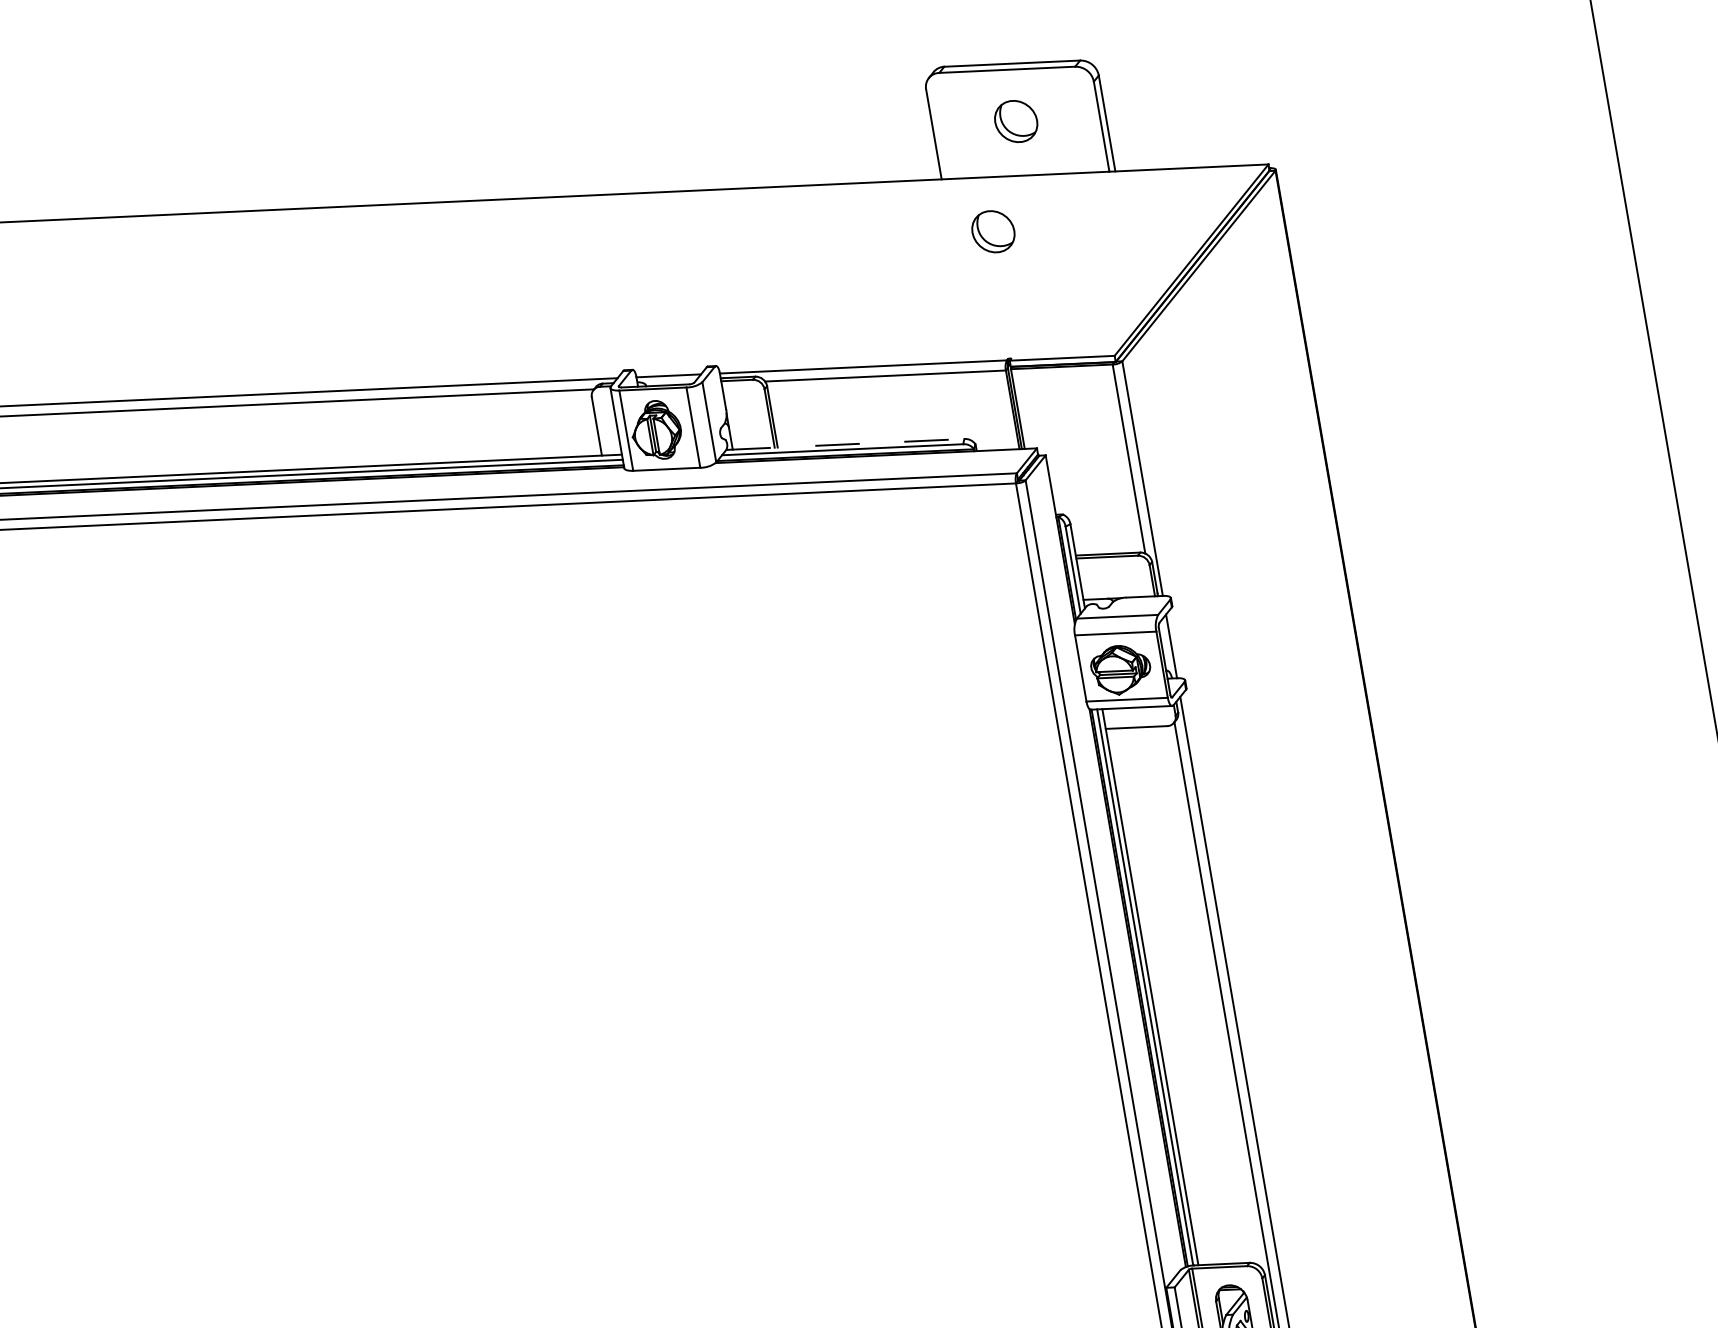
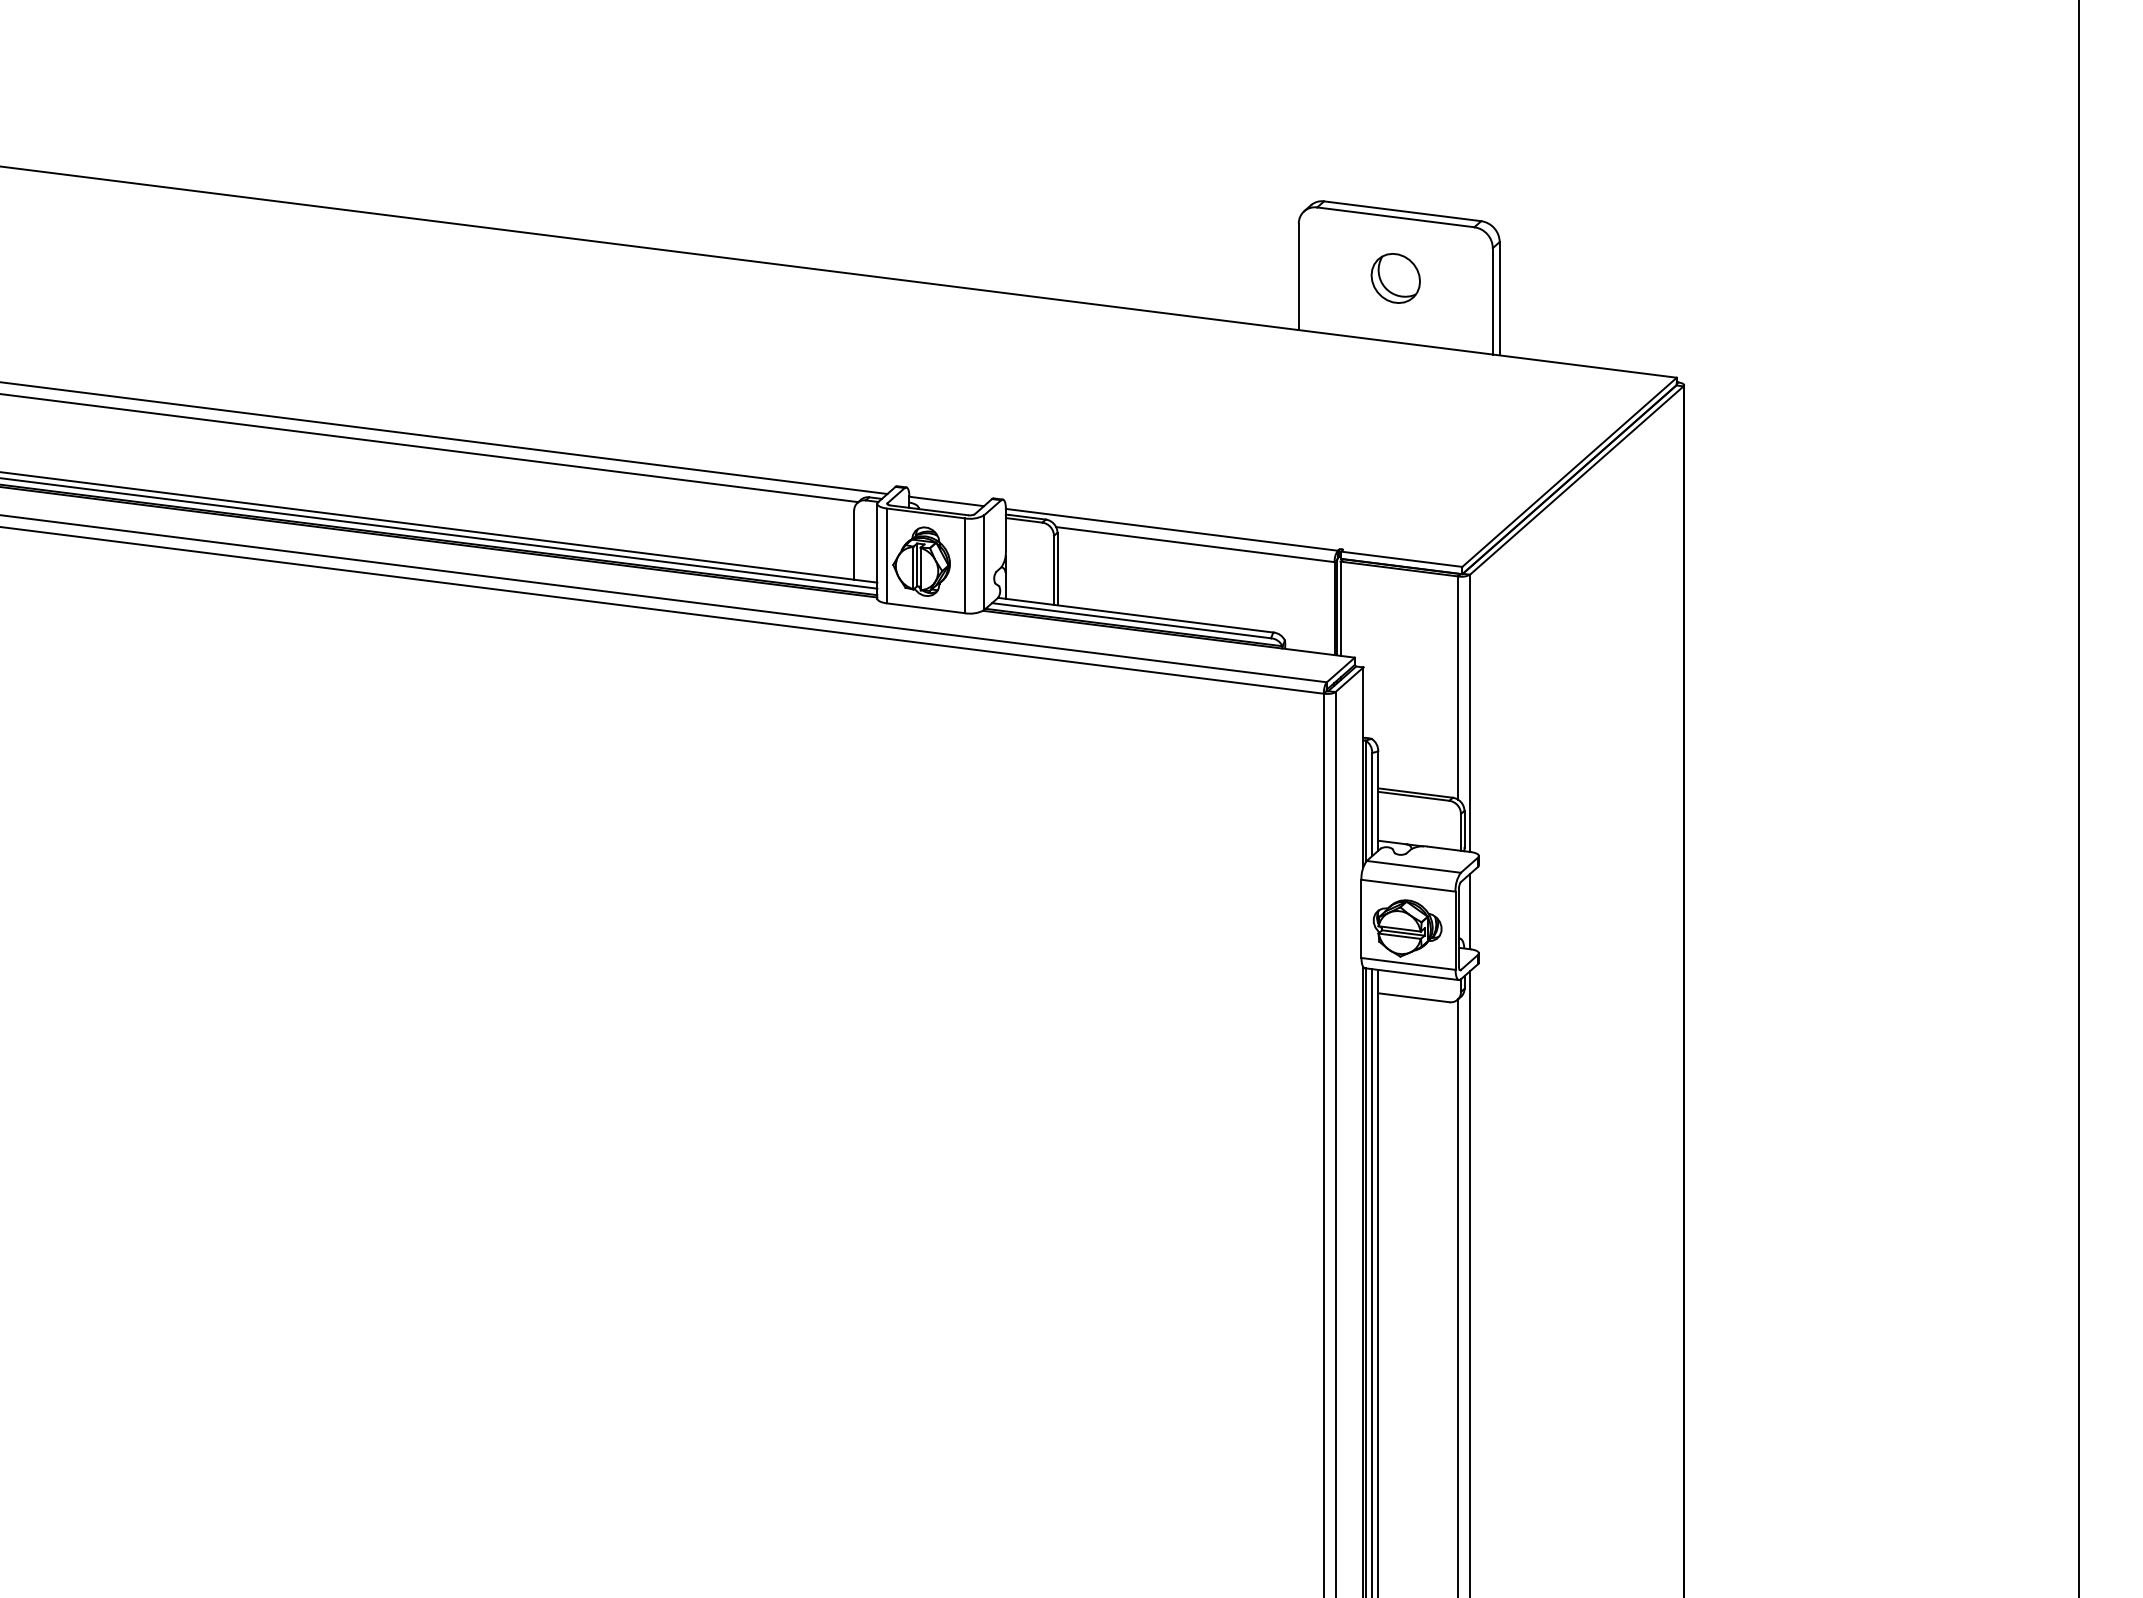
part: (993, 231) -> (1347, 400), removed
line: (845, 444) -> (1135, 615), dashed -> solid

